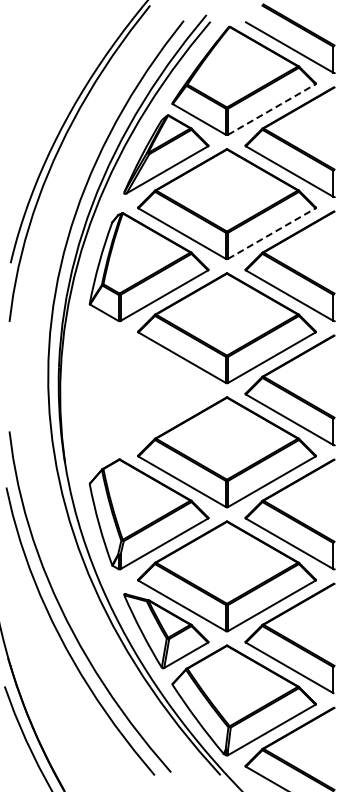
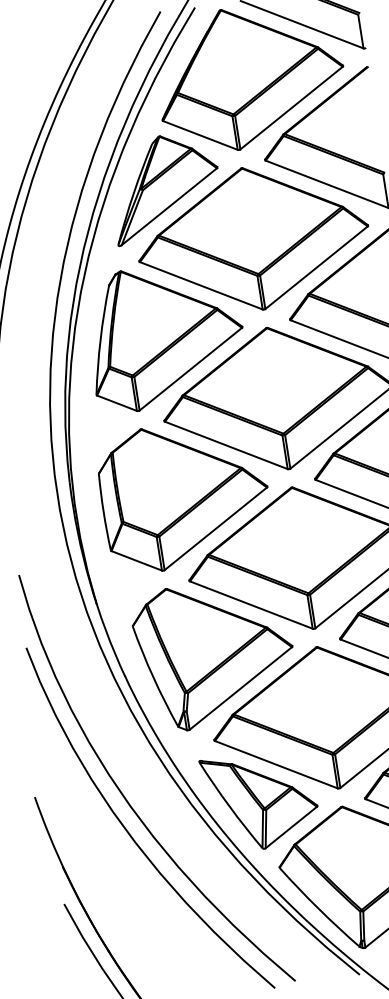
line: (271, 109) -> (291, 108), dashed -> solid
line: (271, 233) -> (316, 267), dashed -> solid
part: (144, 390) -> (184, 495), added

